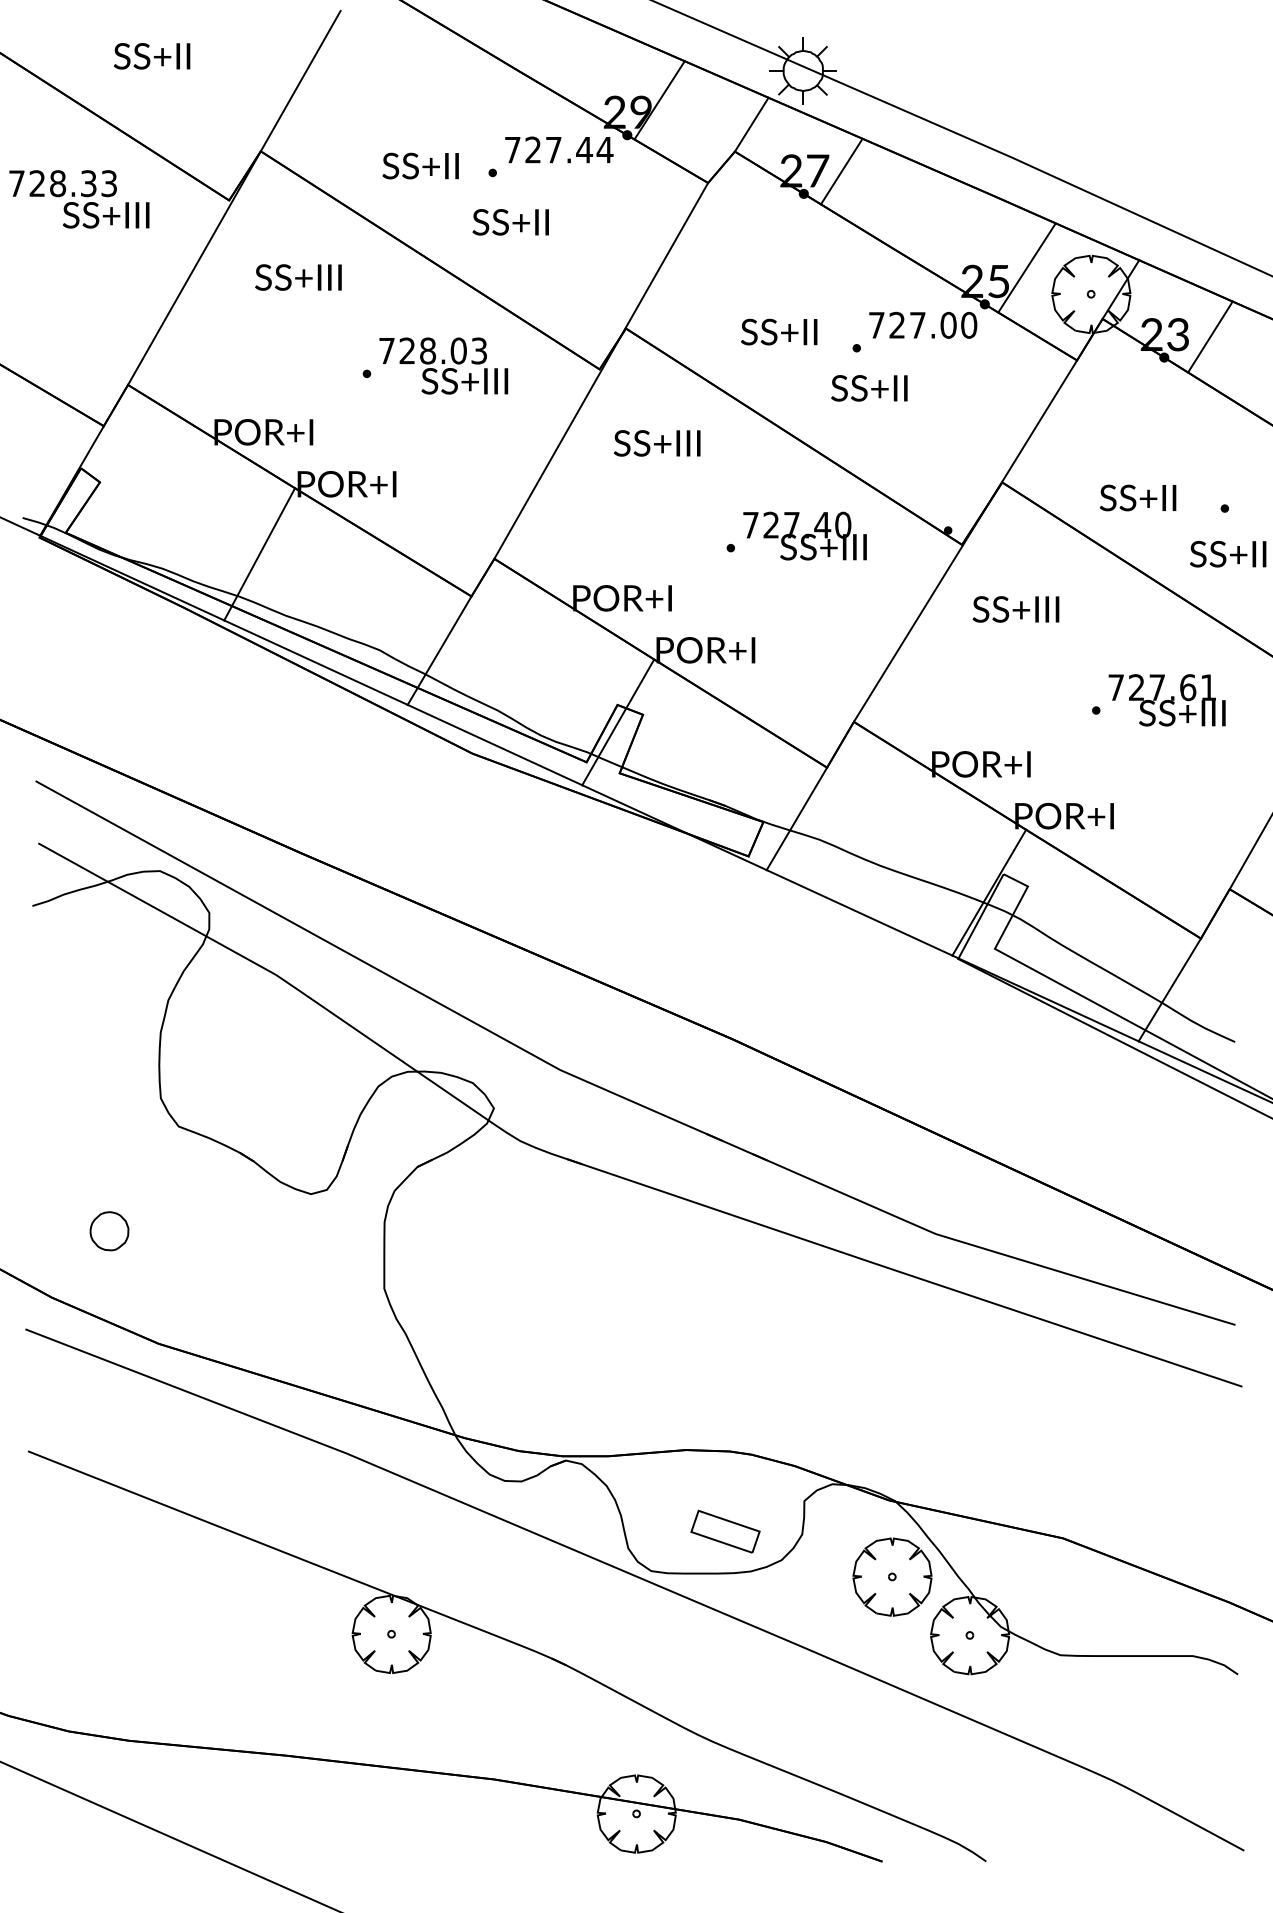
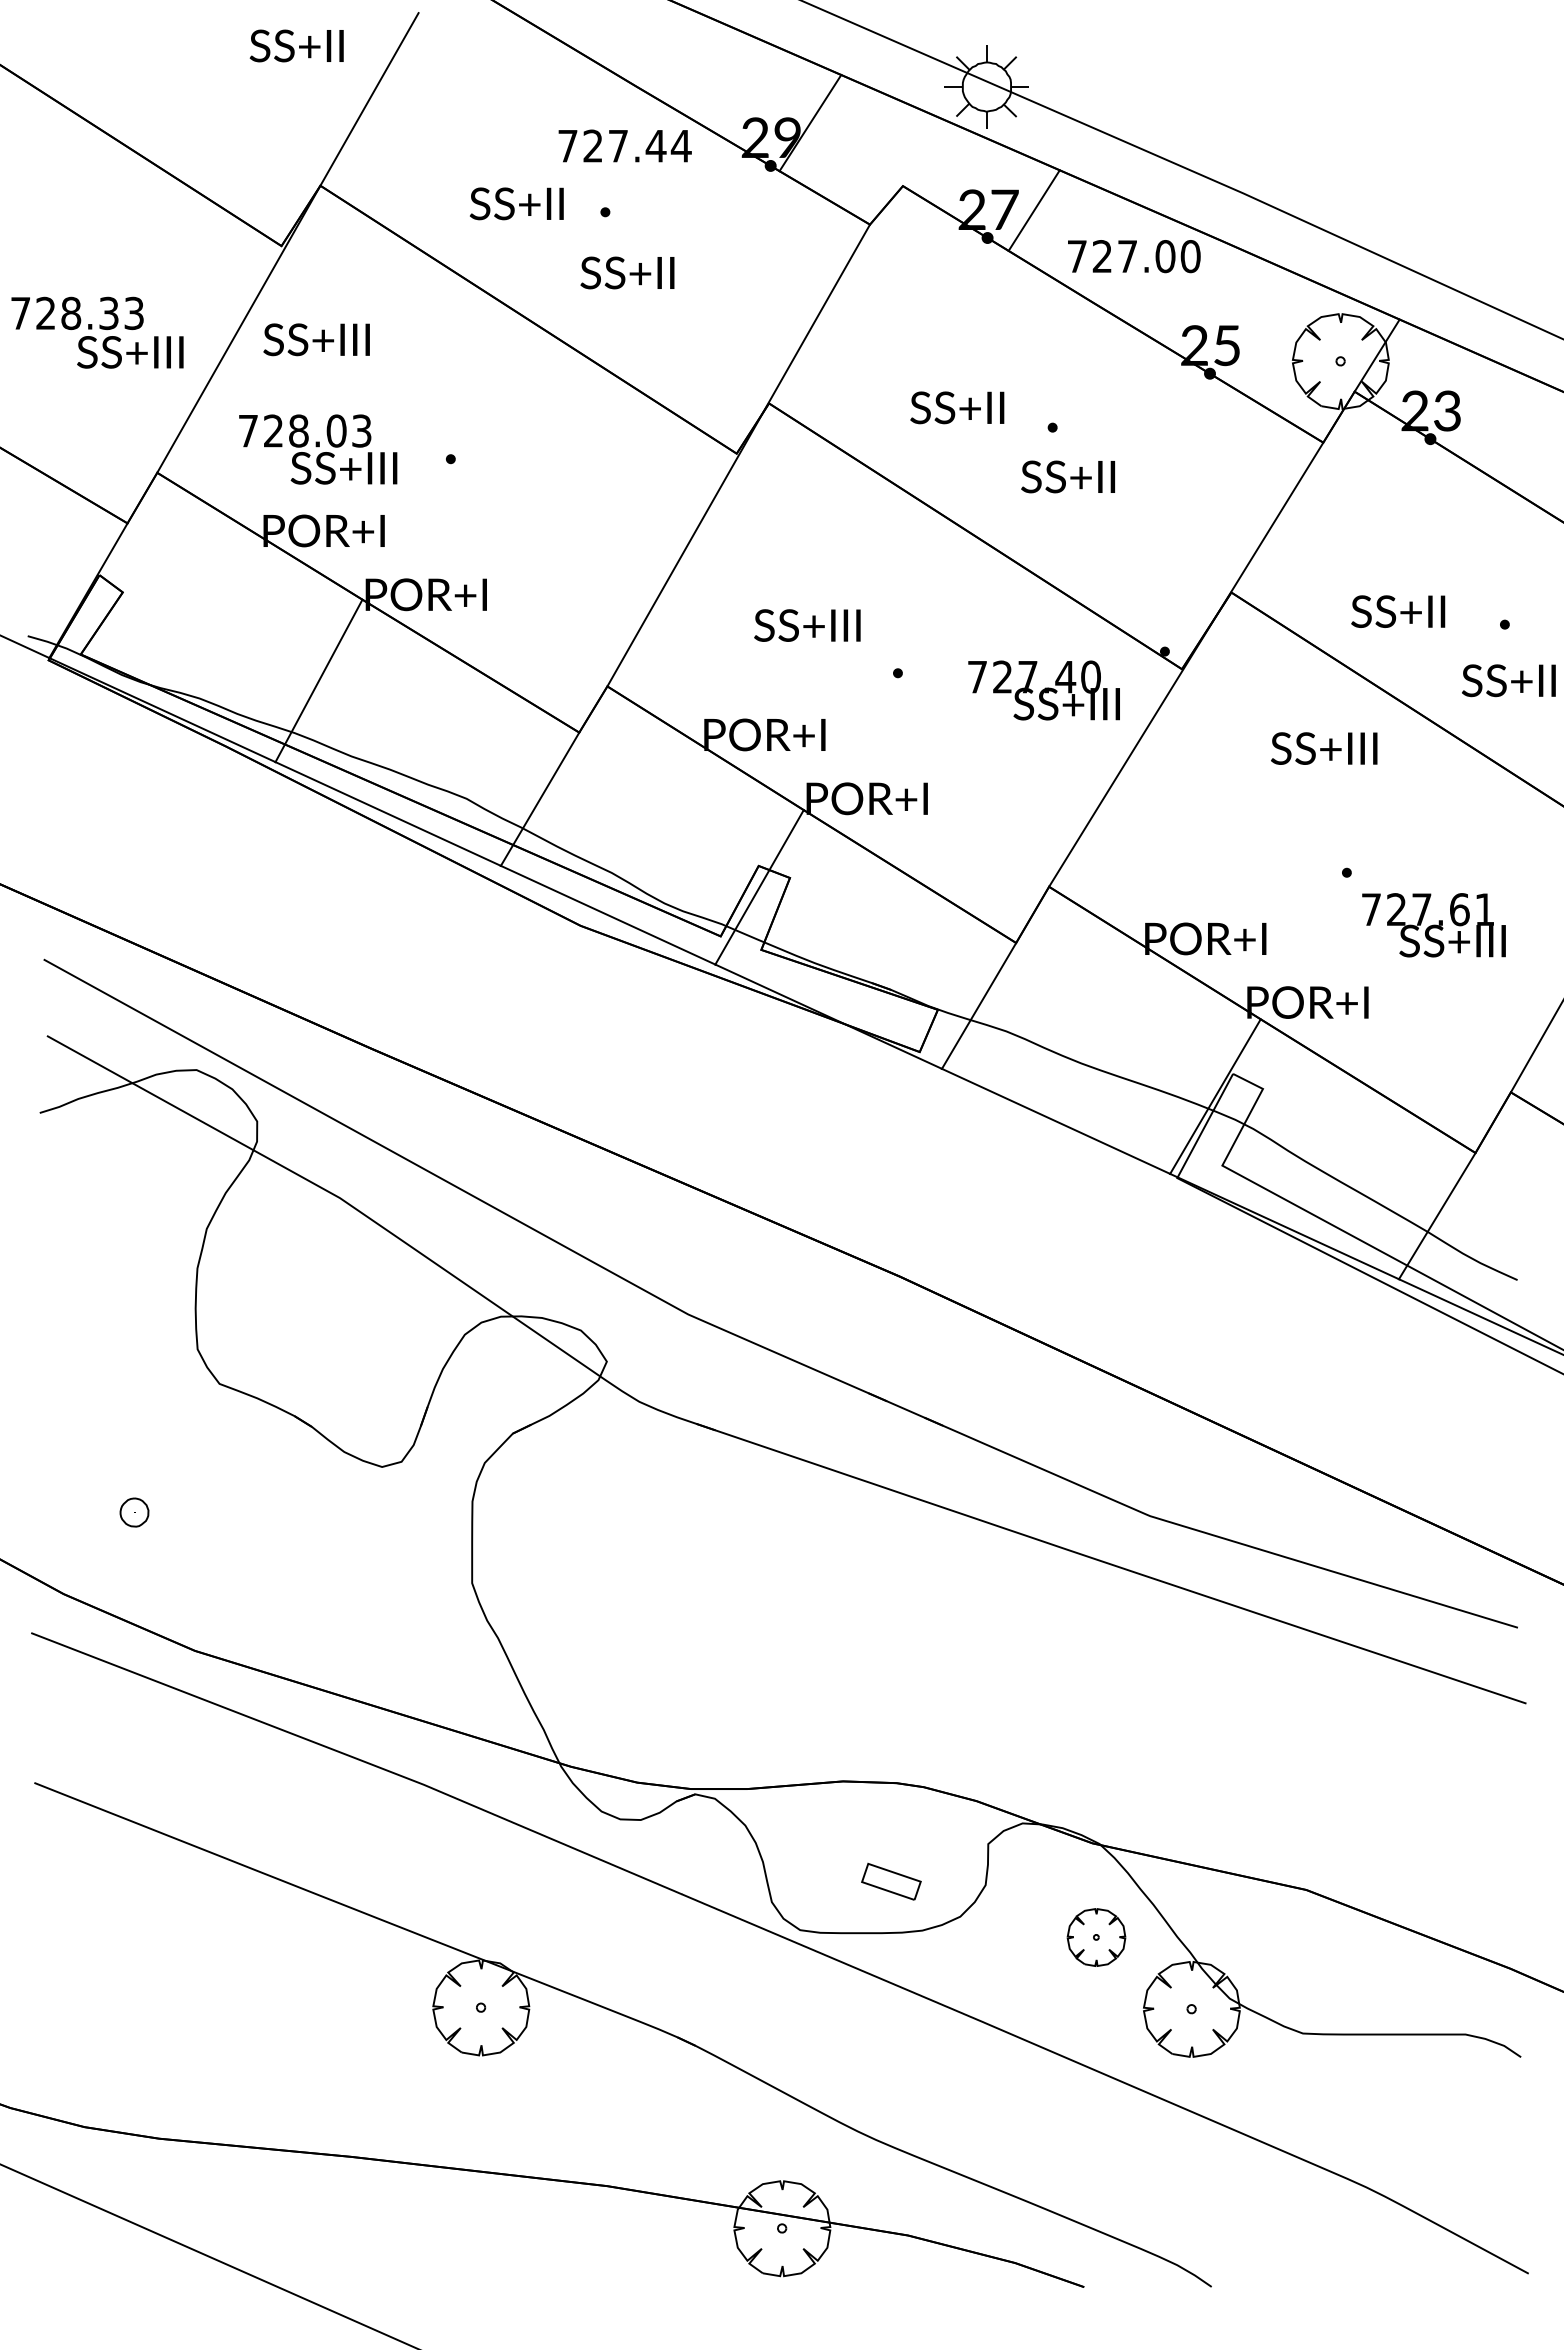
text: (151, 55) -> (296, 45), moved
line: (751, 124) -> (923, 152), removed
text: (558, 149) -> (624, 145), moved
text: (79, 199) -> (97, 332), moved
line: (1026, 267) -> (1261, 328), removed
text: (298, 277) -> (316, 339), moved
text: (923, 325) -> (1134, 256), moved
line: (1209, 336) -> (1486, 413), removed
text: (444, 366) -> (318, 449), moved
text: (657, 443) -> (807, 625), moved
text: (804, 536) -> (1043, 690), moved
text: (1016, 609) -> (1324, 748), moved
text: (1166, 700) -> (1433, 925), moved
part: (109, 1231) -> (134, 1512), size x0.6
part: (725, 1531) -> (891, 1881), size x0.7
part: (892, 1577) -> (1096, 1937), size x0.6

